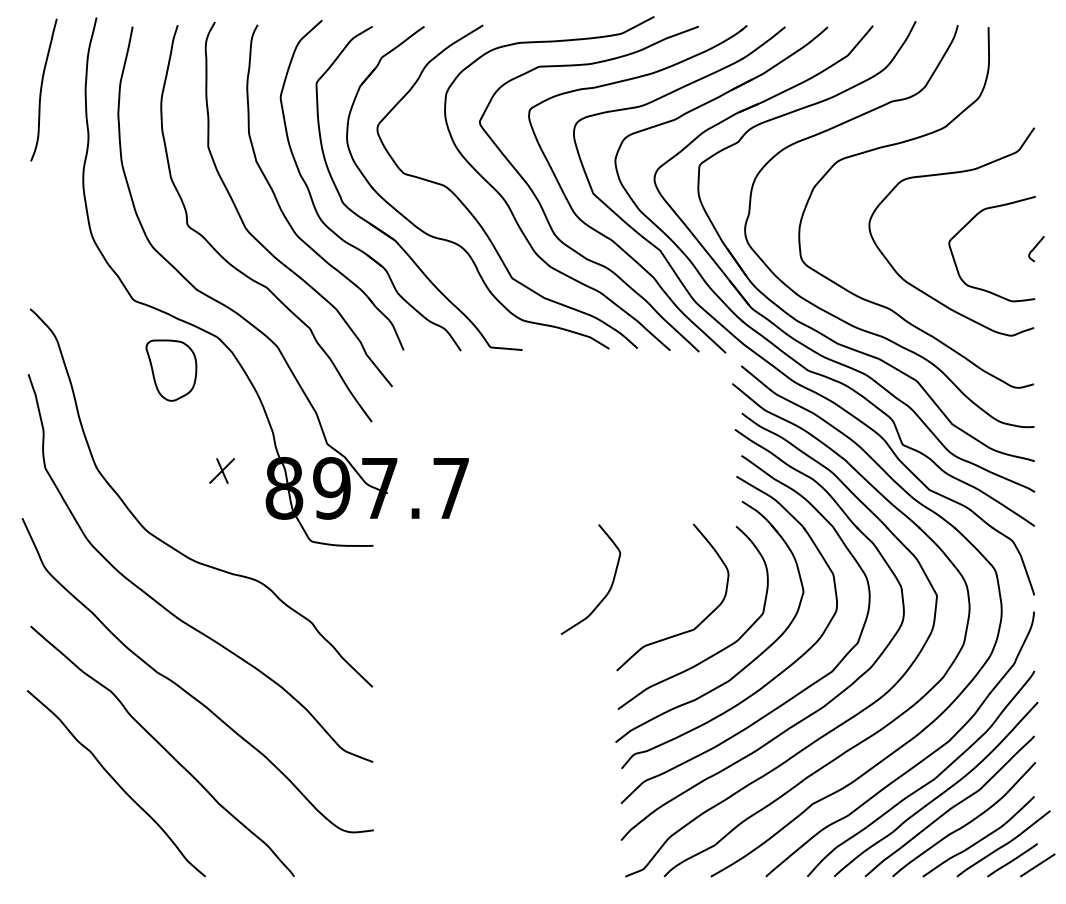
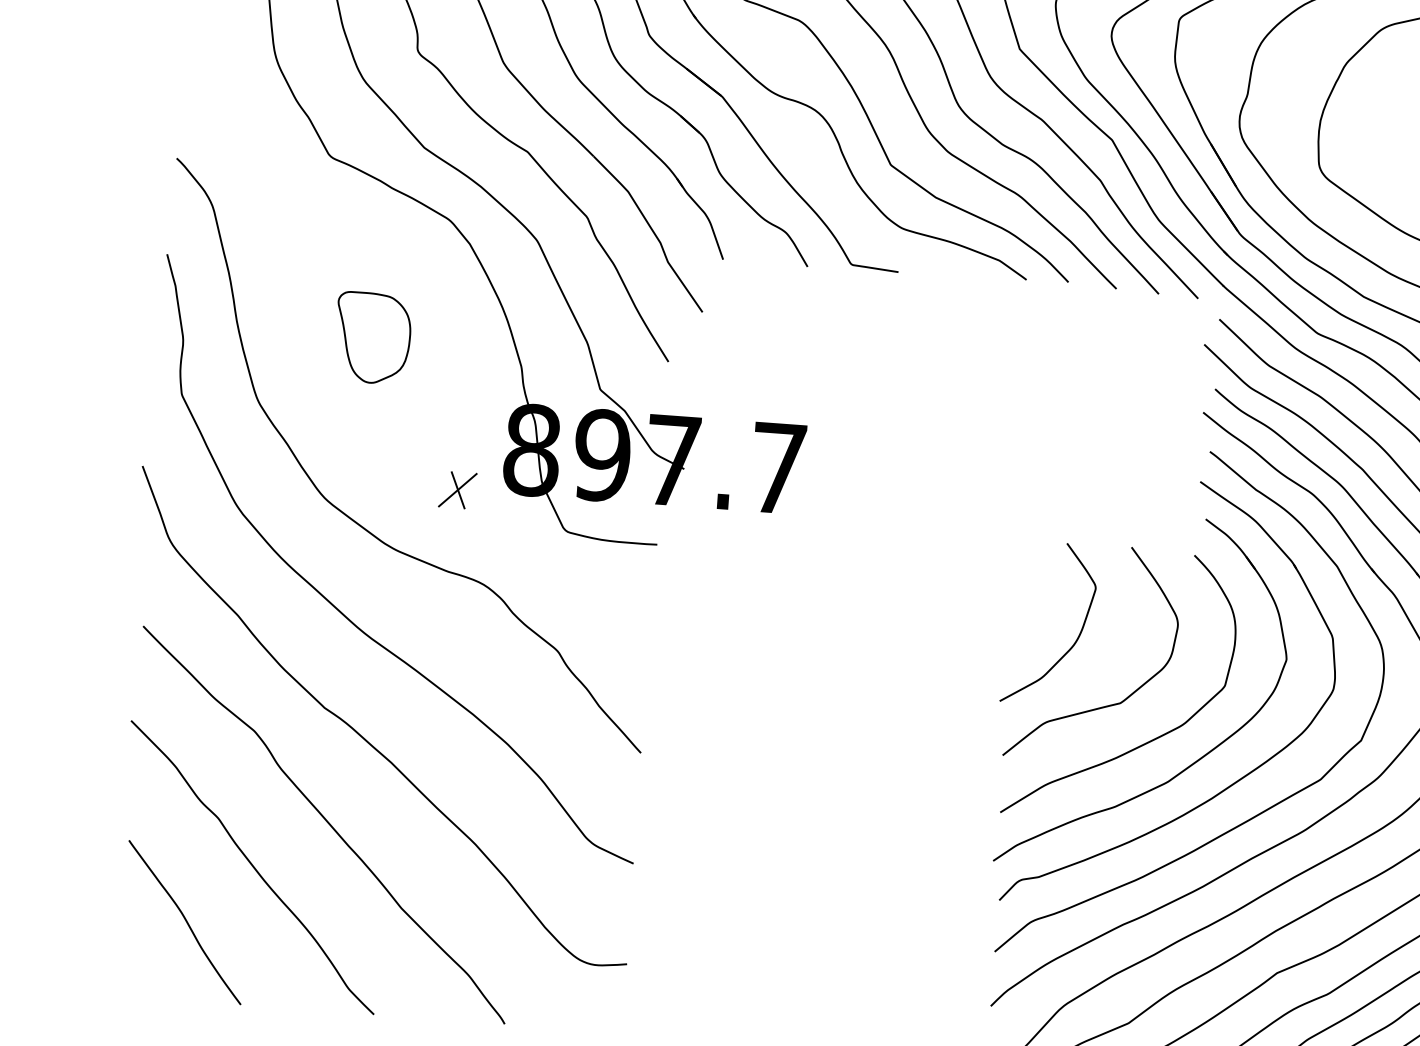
part: (171, 370) -> (373, 338), moved
part: (221, 470) -> (456, 489), moved
curve: (609, 588) -> (1076, 638), moved
curve: (73, 823) -> (184, 921), added

